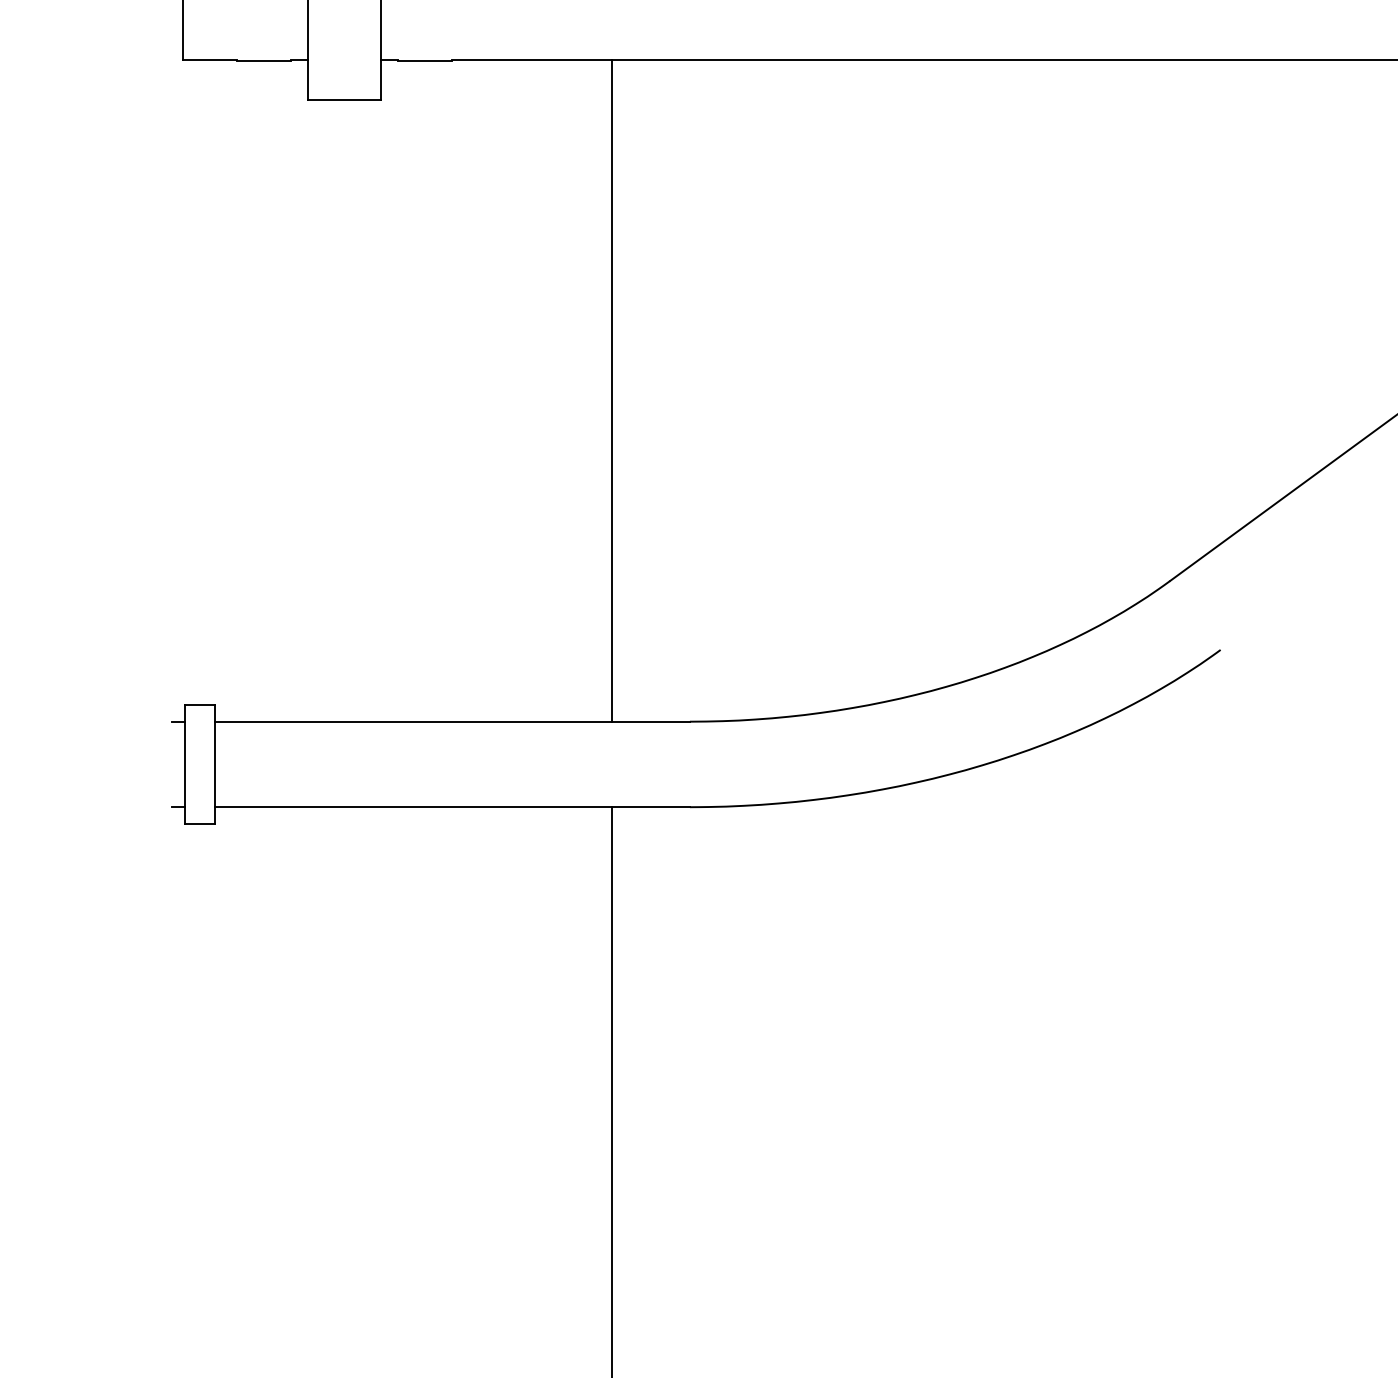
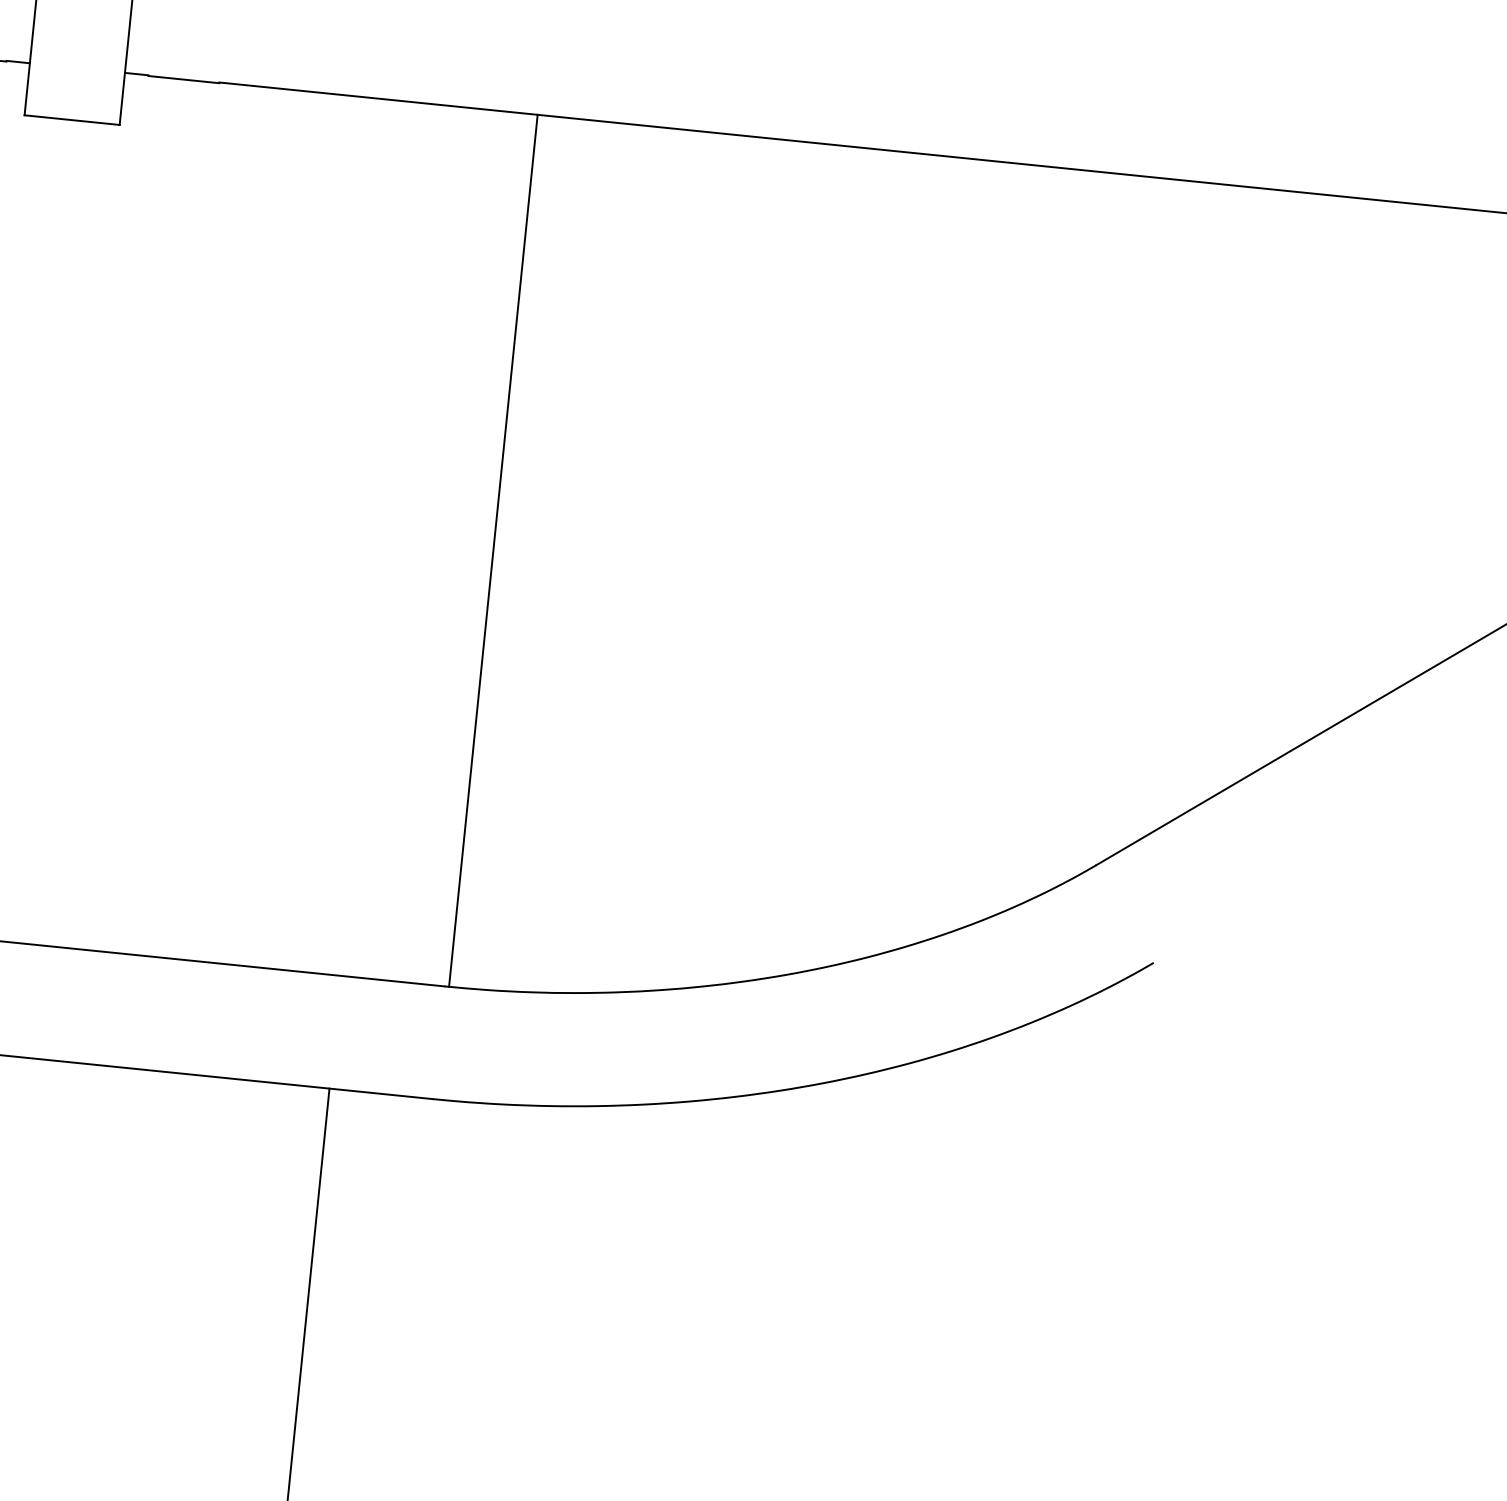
line: (611, 390) -> (493, 550), moved

